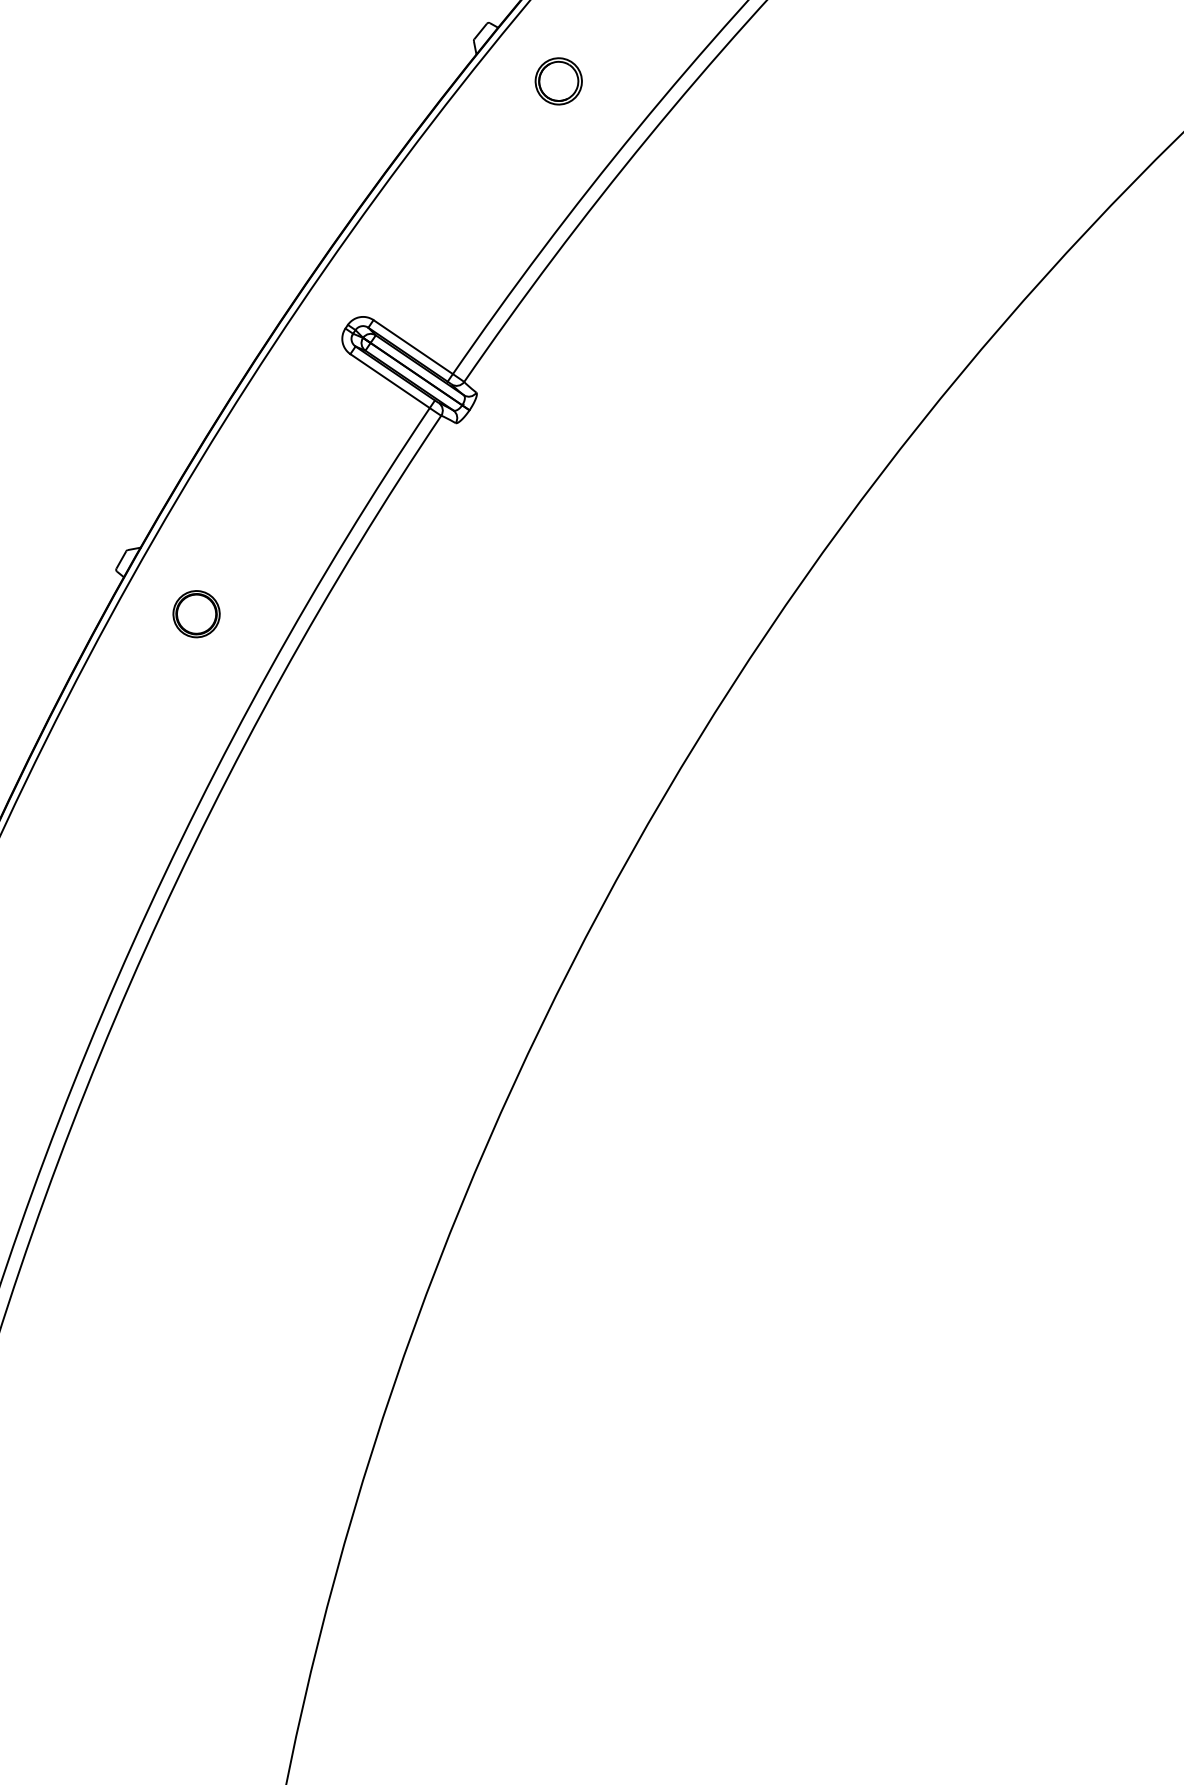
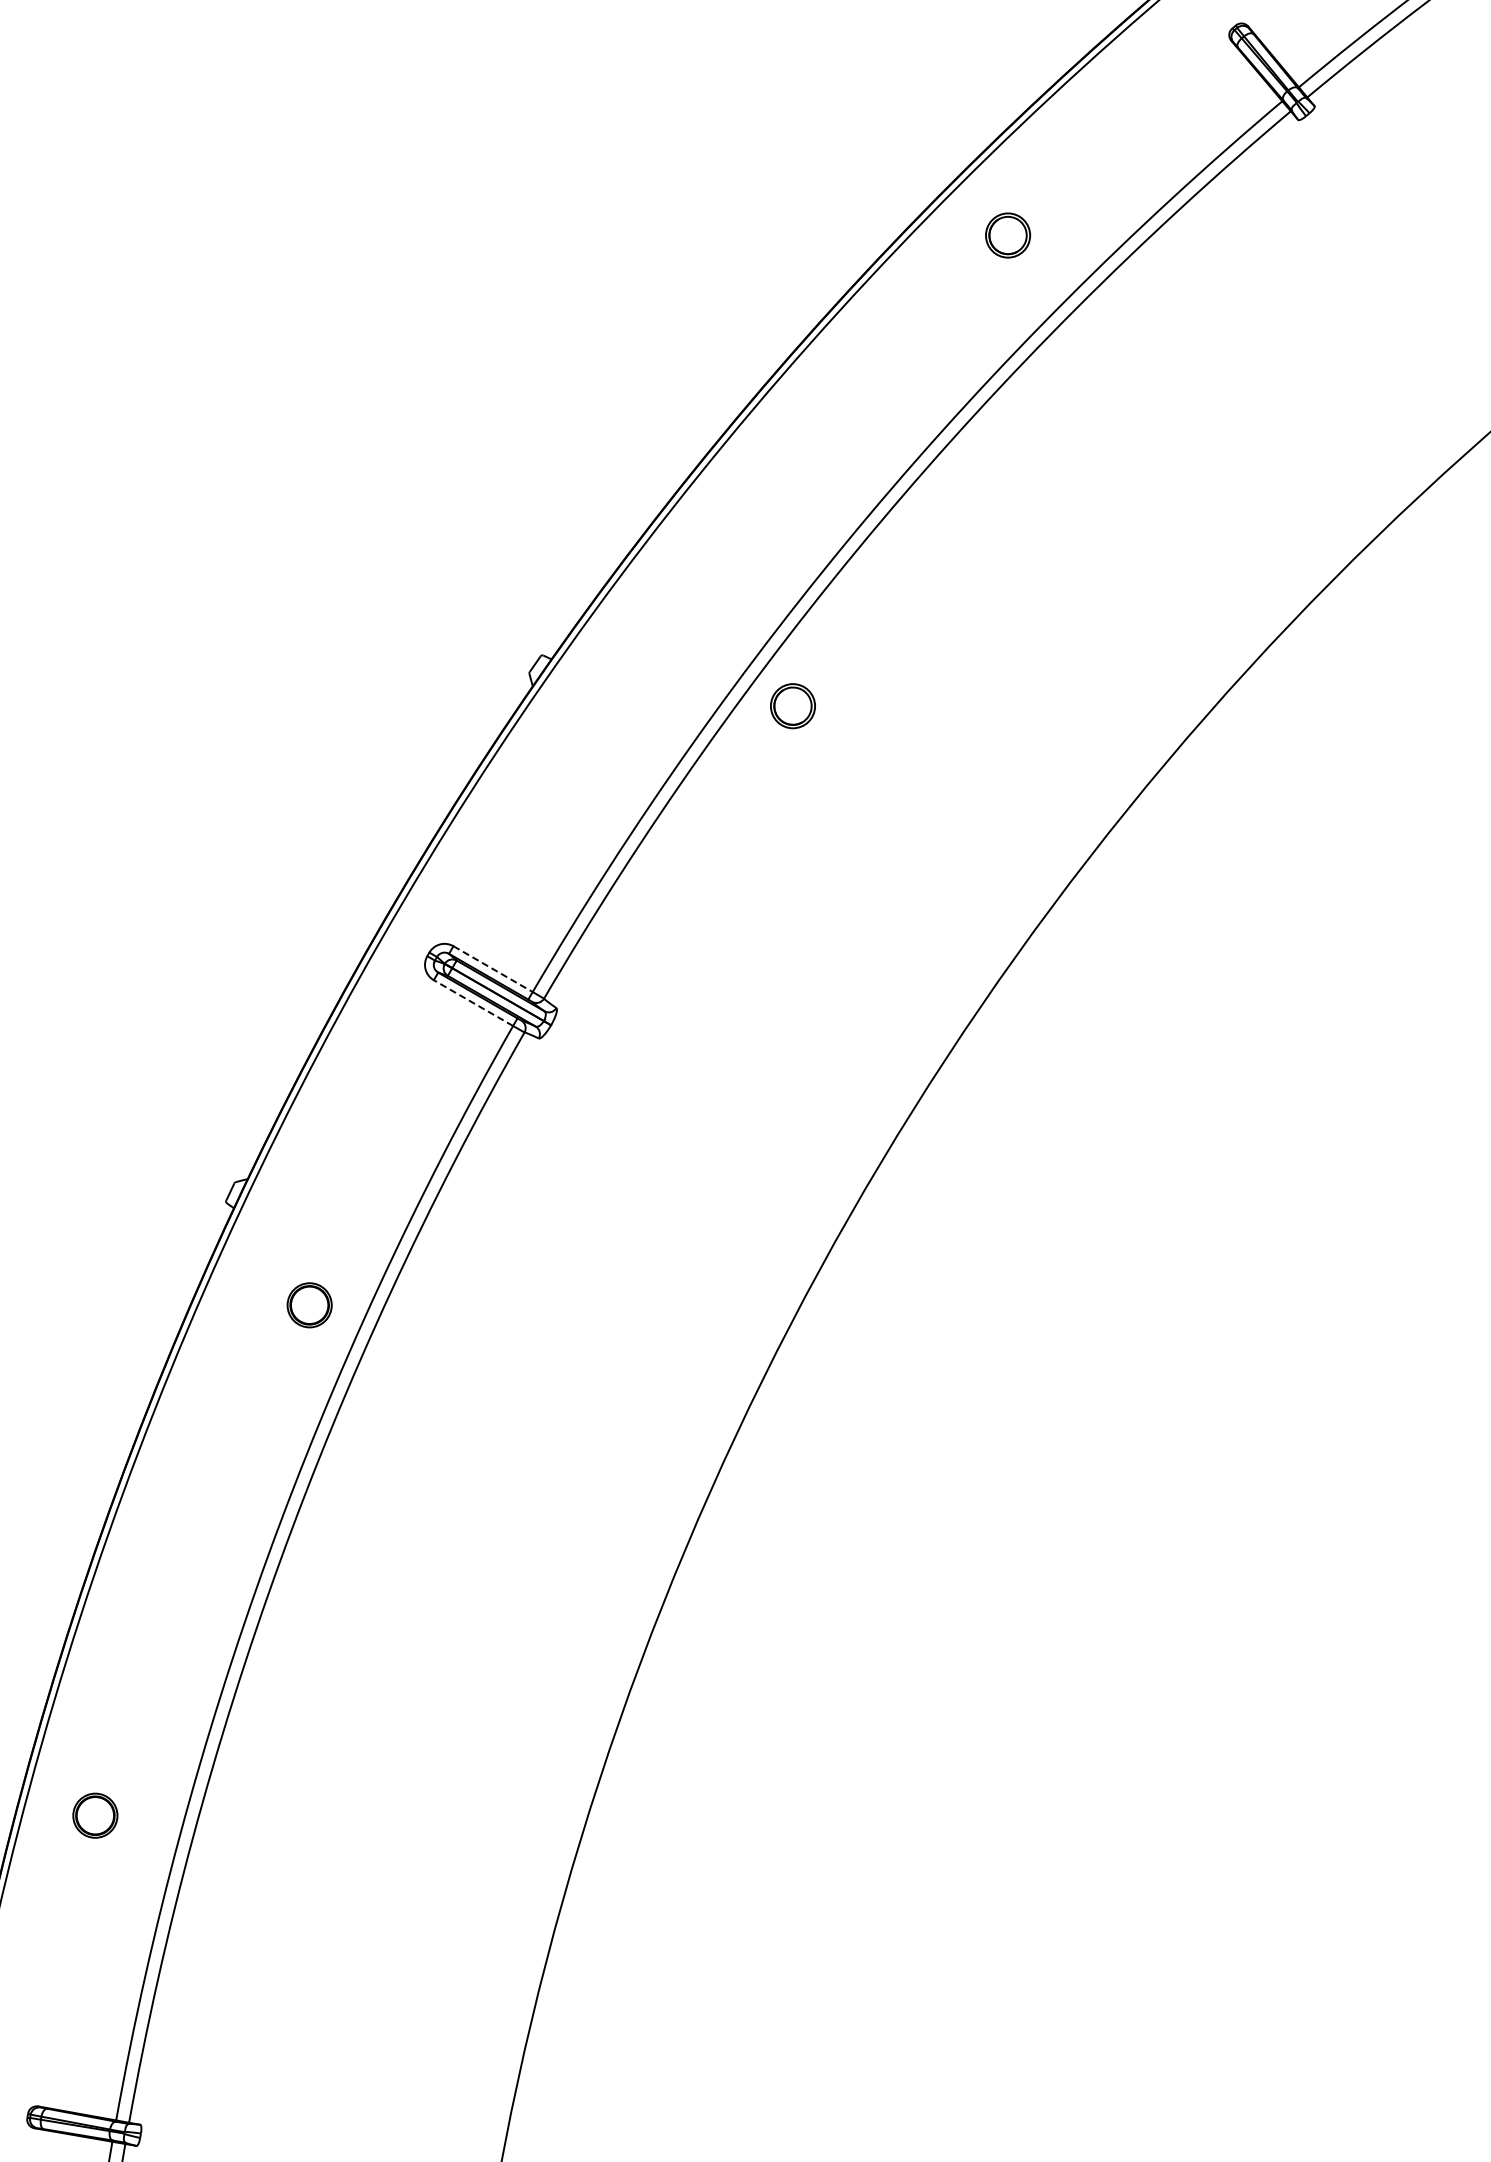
part: (558, 81) -> (792, 706), moved
line: (413, 347) -> (493, 969), solid -> dashed
line: (390, 381) -> (473, 1003), solid -> dashed
part: (196, 614) -> (309, 1305), moved

